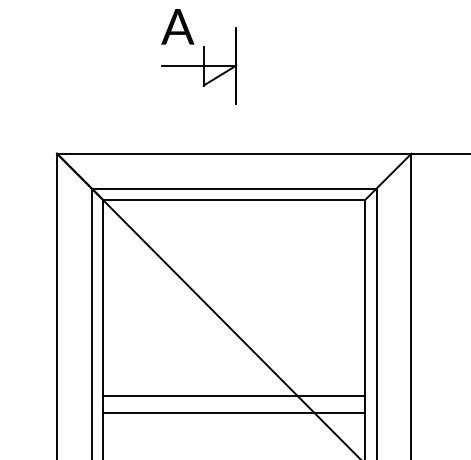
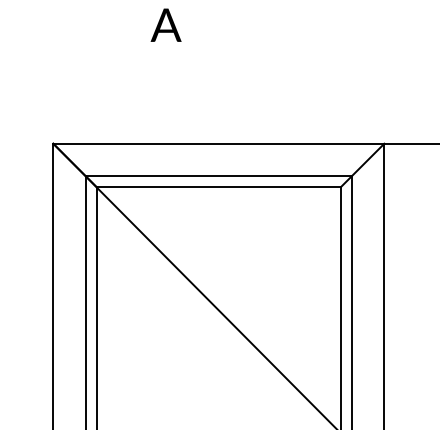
part: (199, 65) -> (186, 61), removed
line: (234, 395) -> (219, 369), removed
line: (234, 412) -> (219, 385), removed

